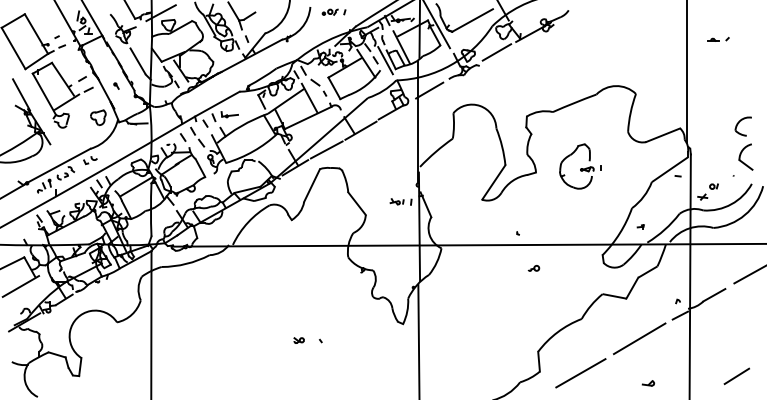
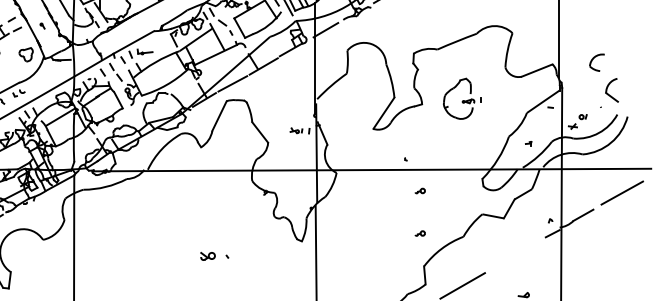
part: (742, 126) -> (596, 62), moved
part: (640, 226) -> (528, 143), moved
part: (533, 315) -> (419, 233), added
line: (639, 338) -> (515, 254), removed
part: (298, 340) -> (207, 256), size x1.6
line: (736, 376) -> (603, 288), removed

